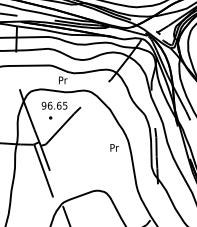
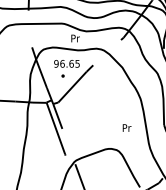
text: (114, 147) -> (126, 127), moved

